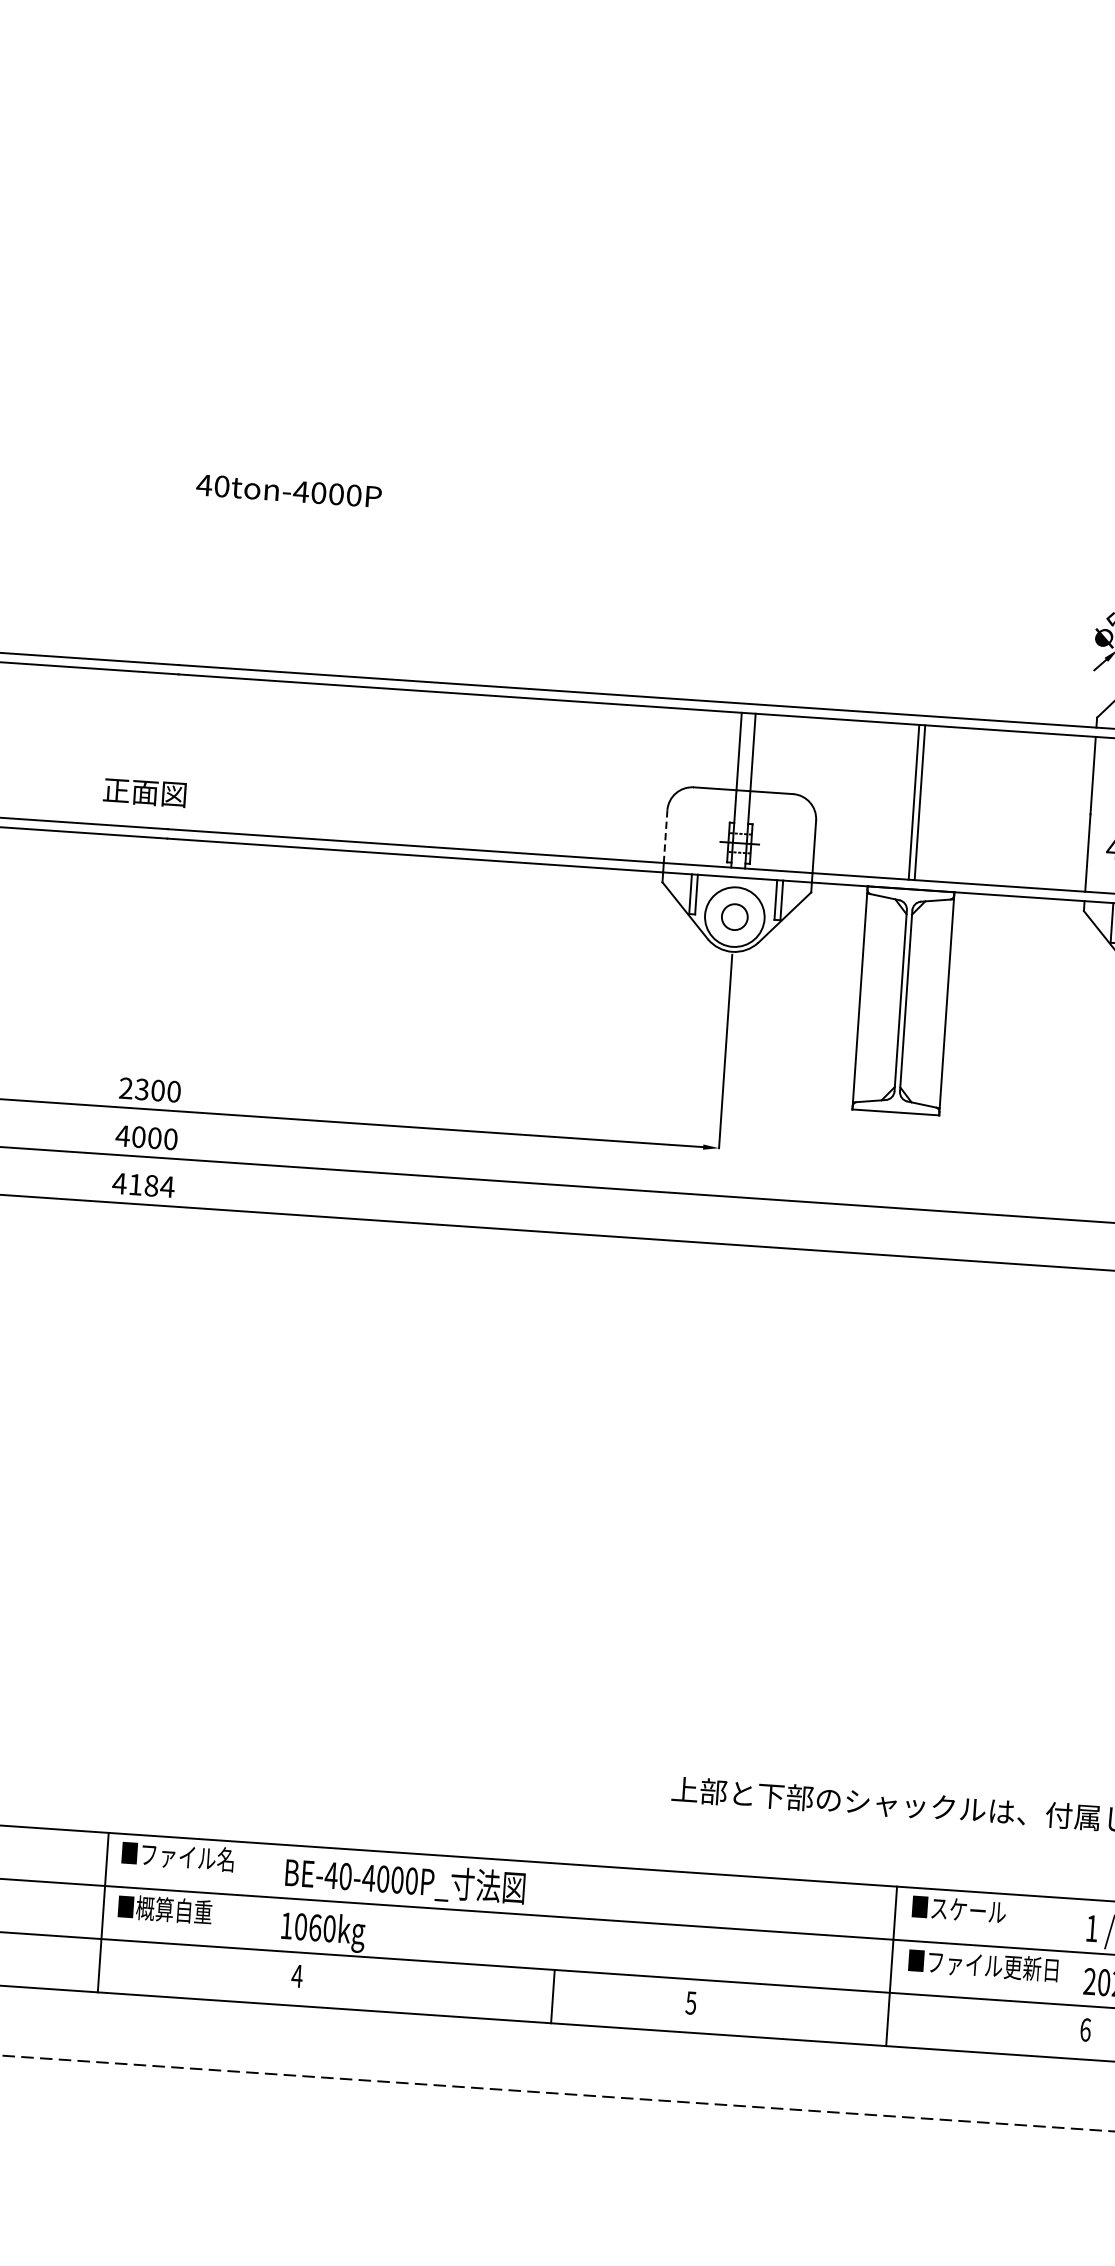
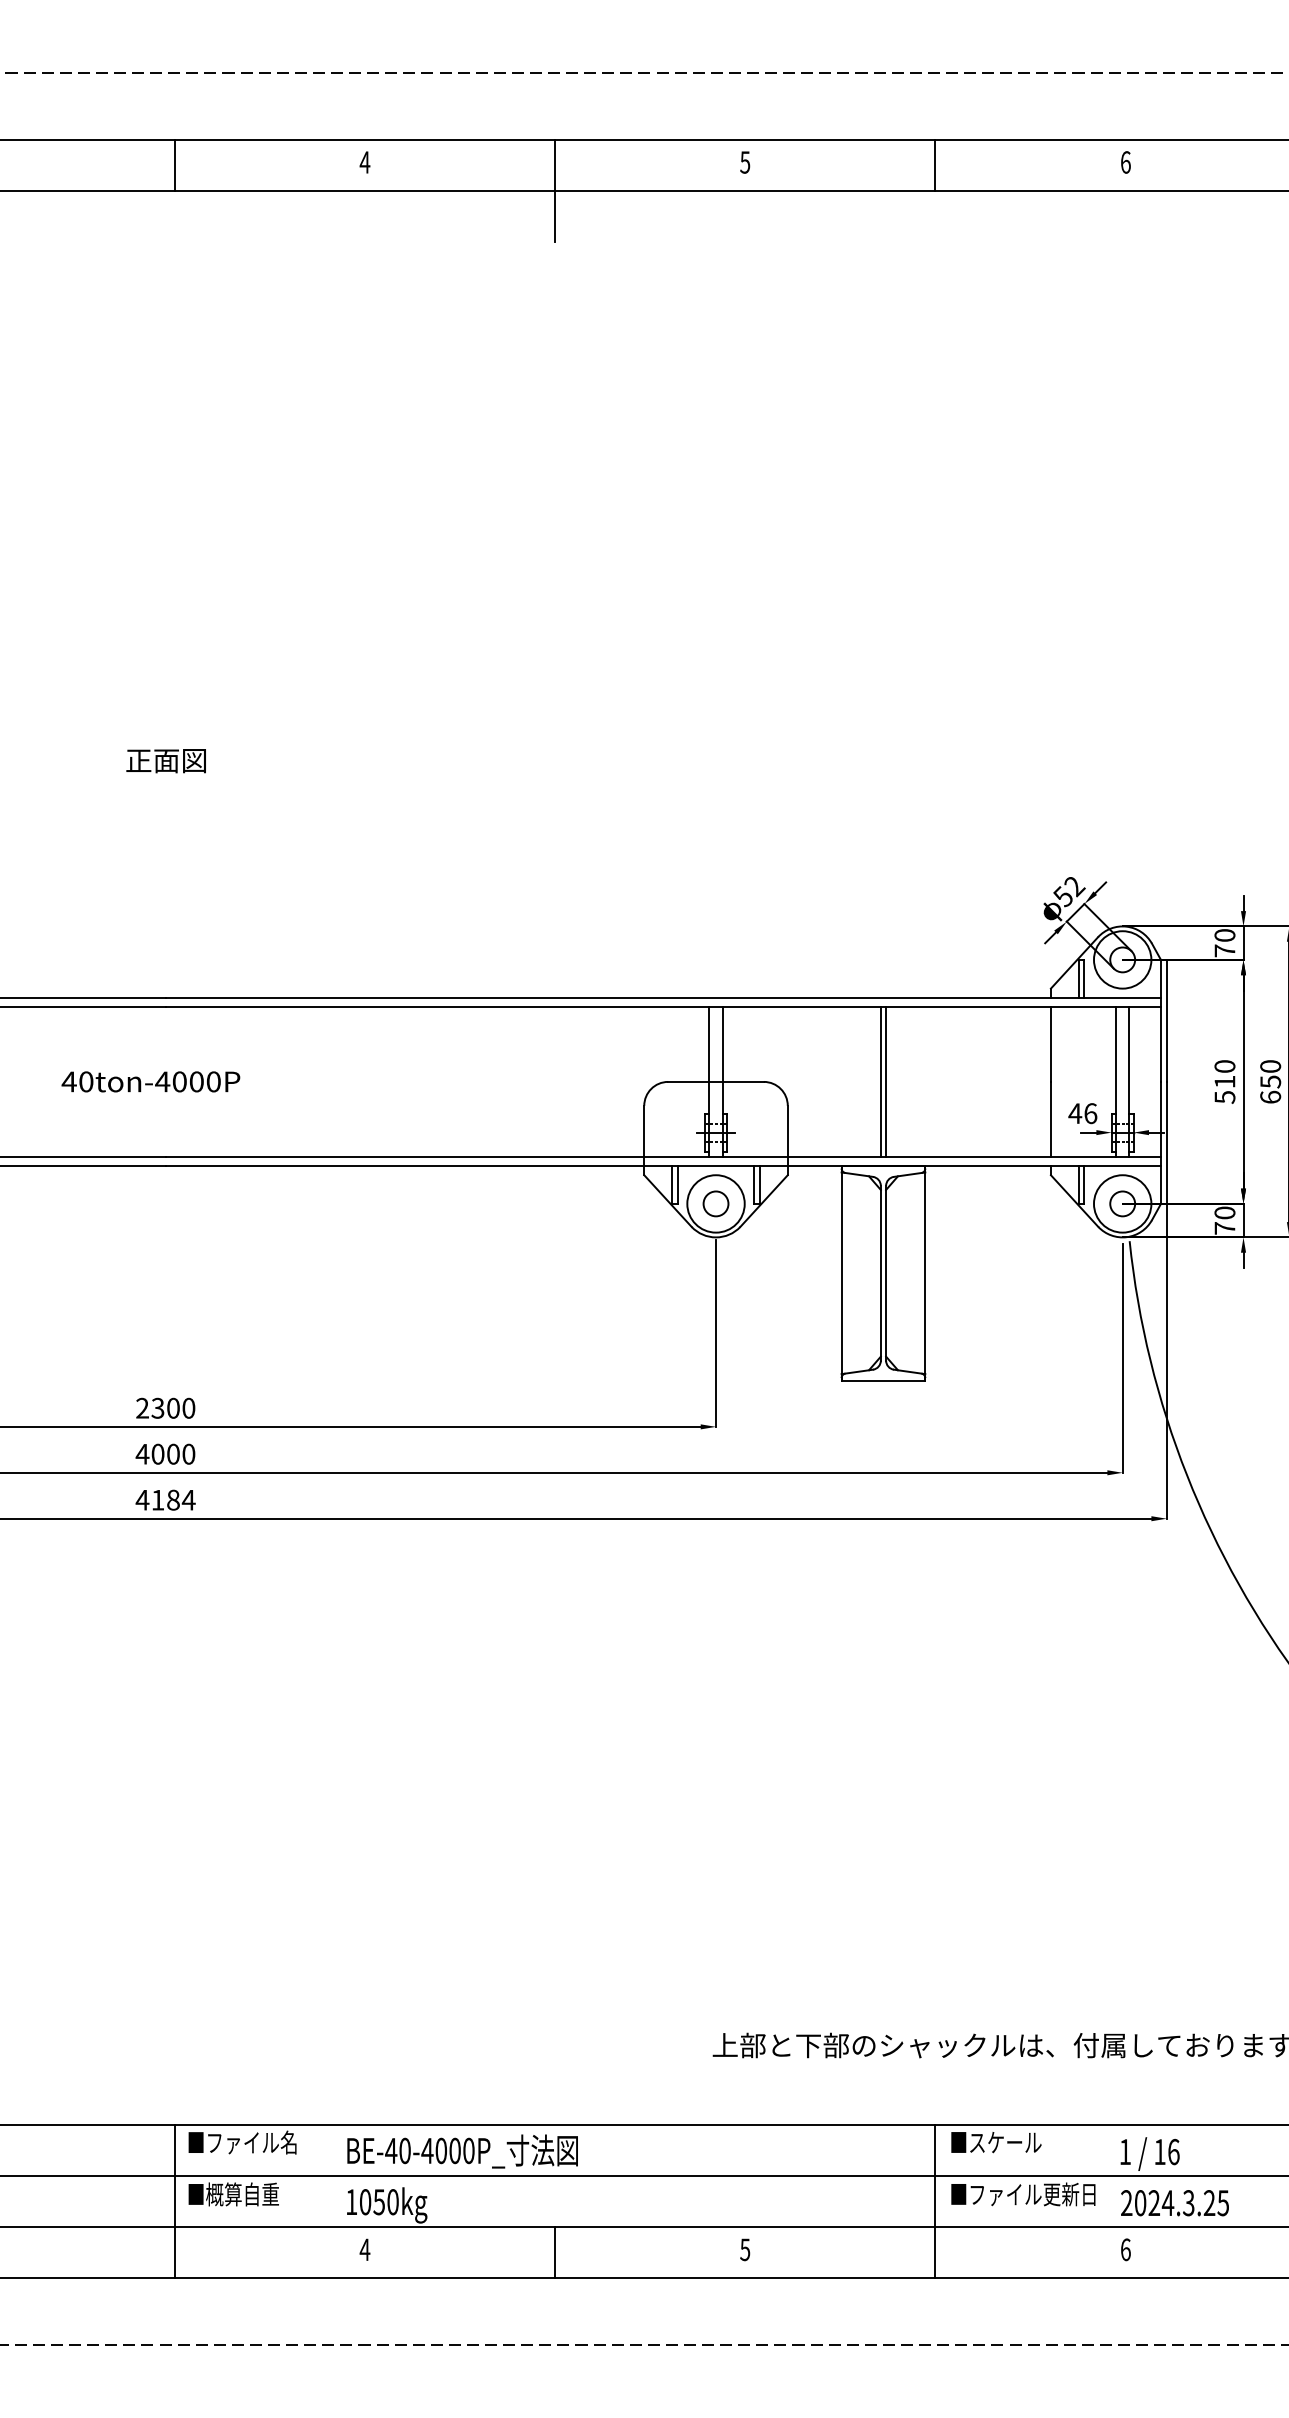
text: (288, 490) -> (150, 1081), moved
text: (144, 793) -> (165, 761), moved
line: (665, 836) -> (644, 1130), dashed -> solid
text: (315, 1928) -> (379, 2202), 1060kg -> 1050kg
line: (552, 1996) -> (554, 2252), moved

